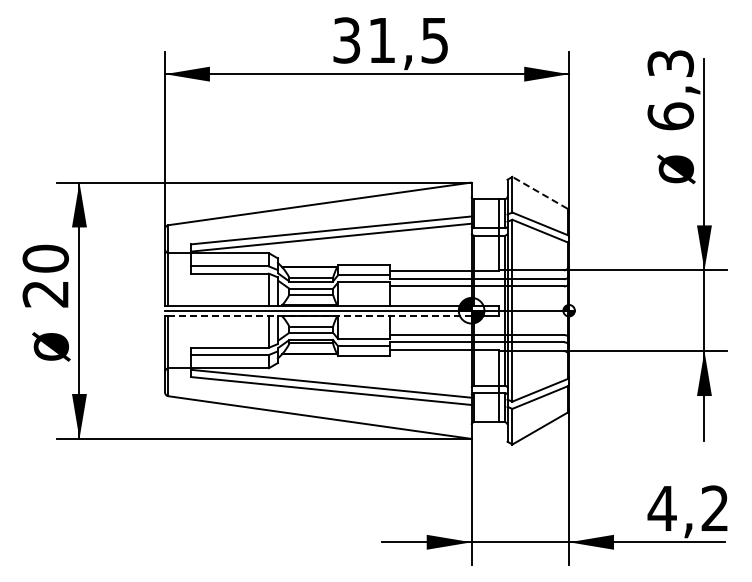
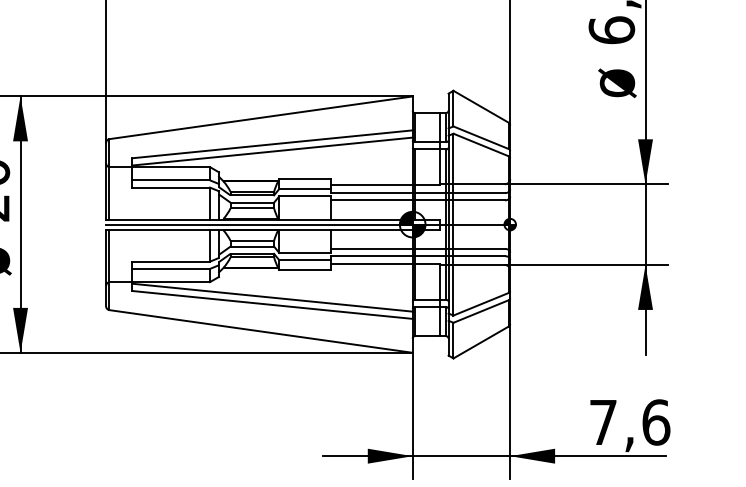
line: (539, 192) -> (480, 106), dashed -> solid
line: (319, 315) -> (260, 229), dashed -> solid
text: (688, 508) -> (629, 422), 4,2 -> 7,6

